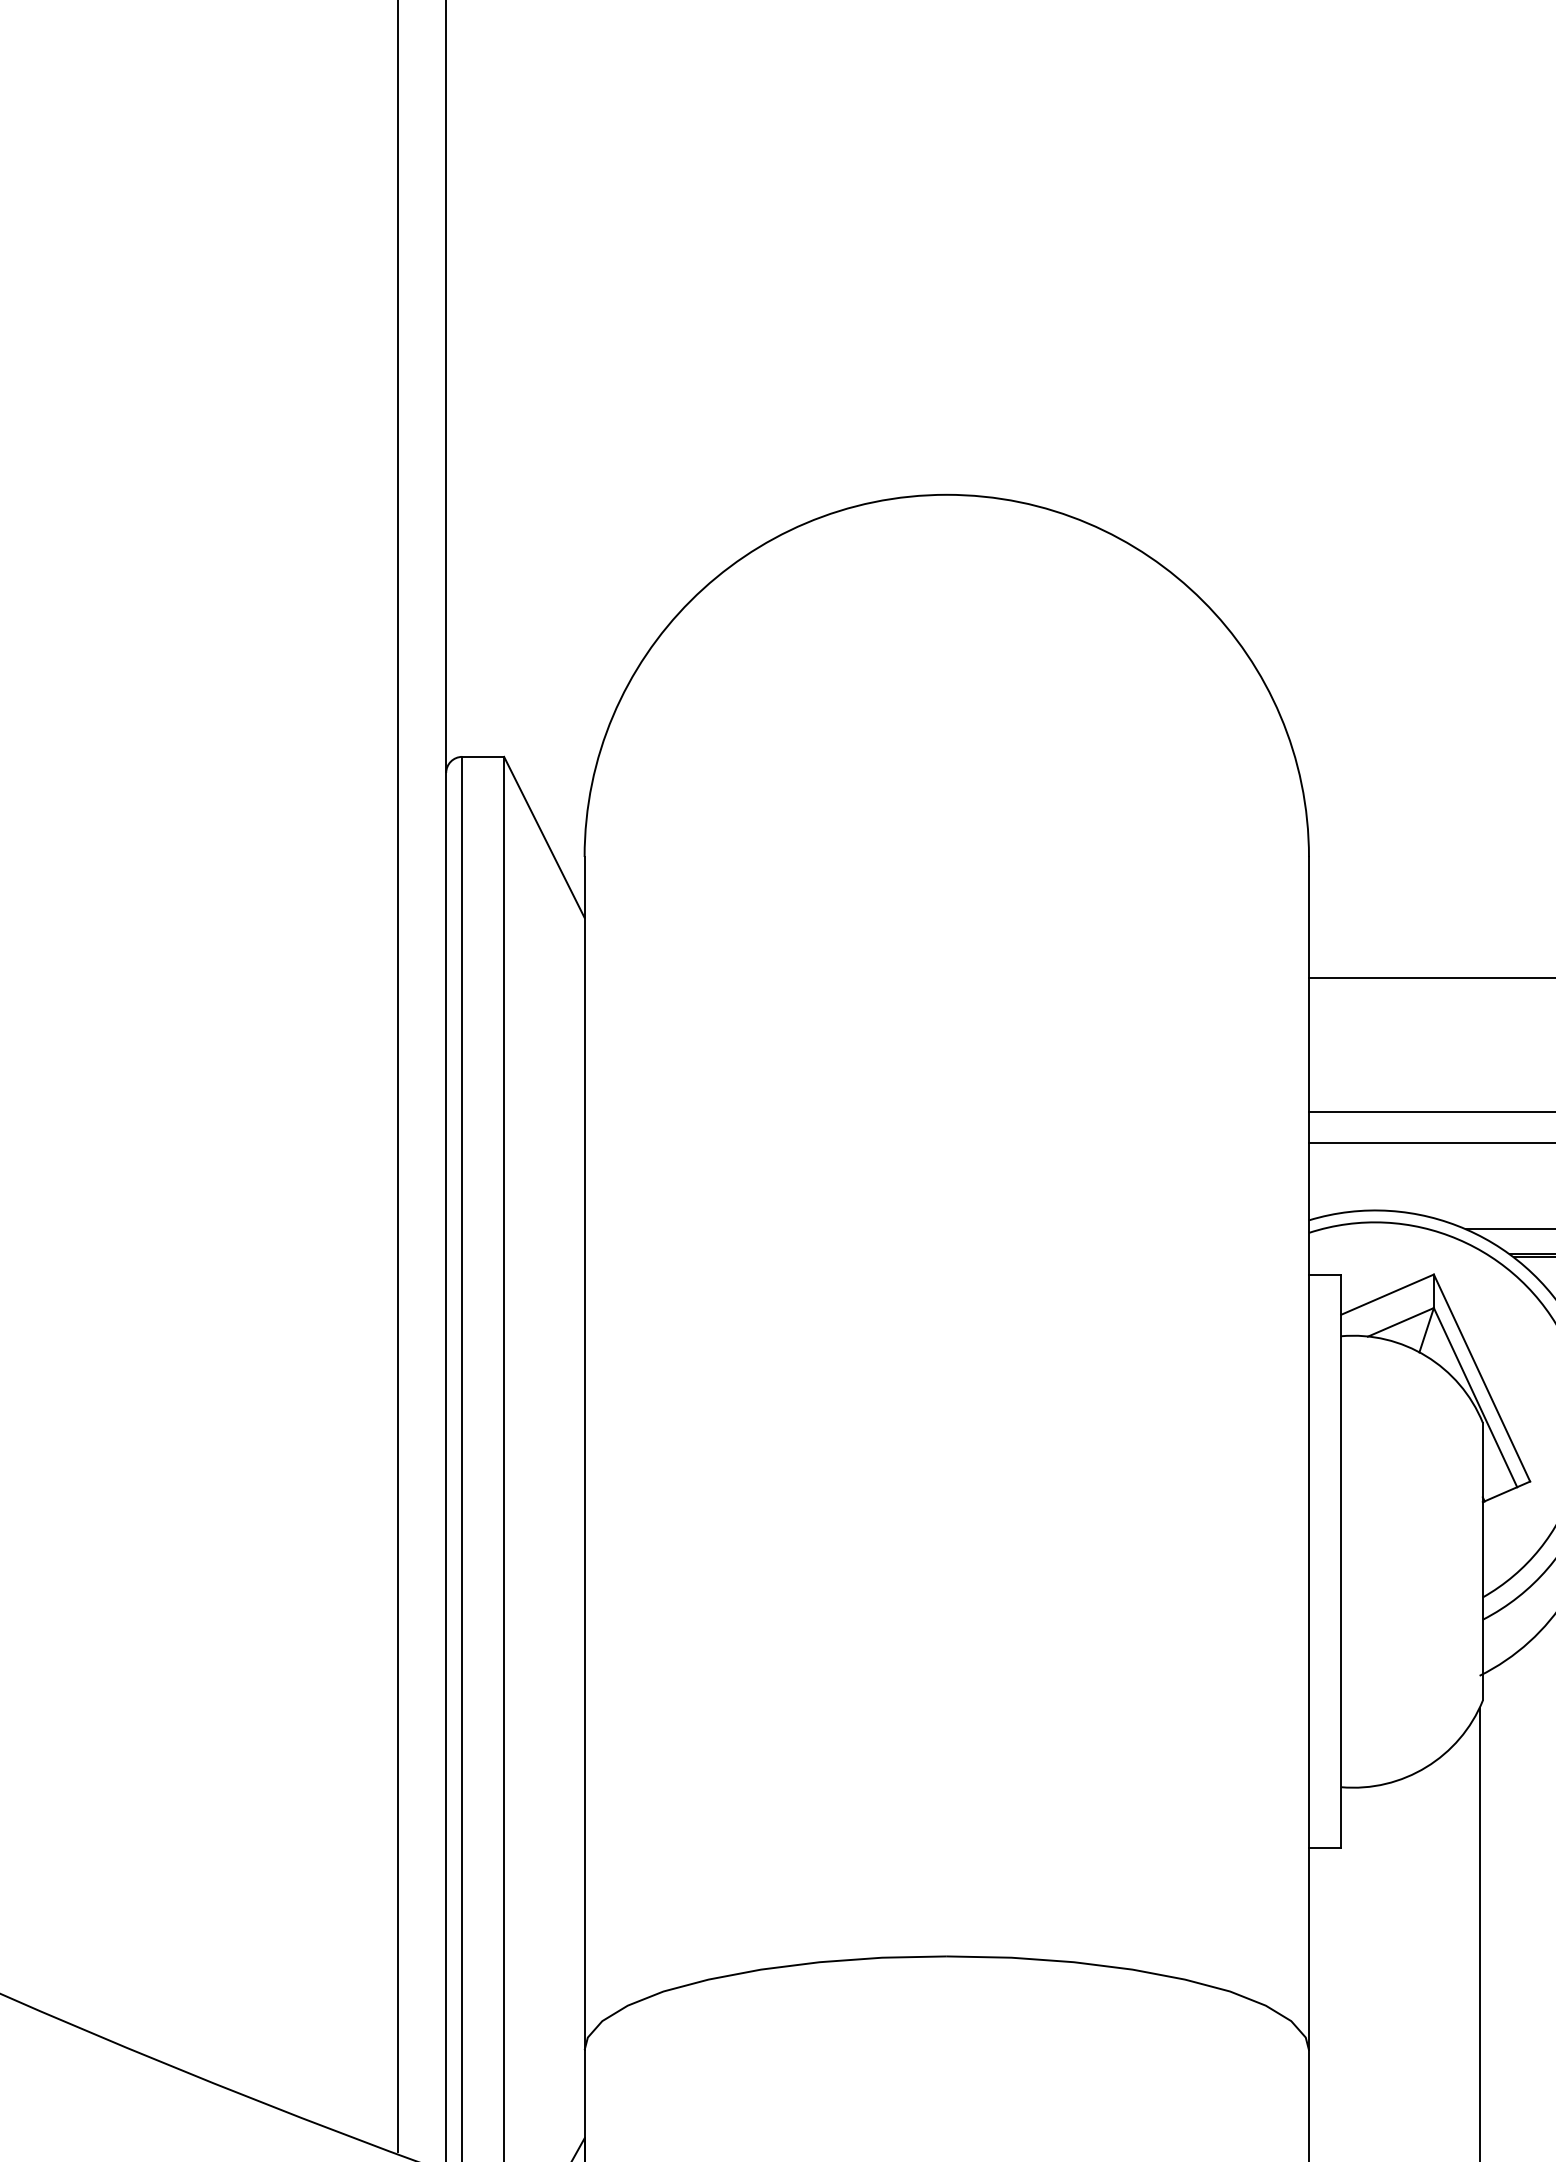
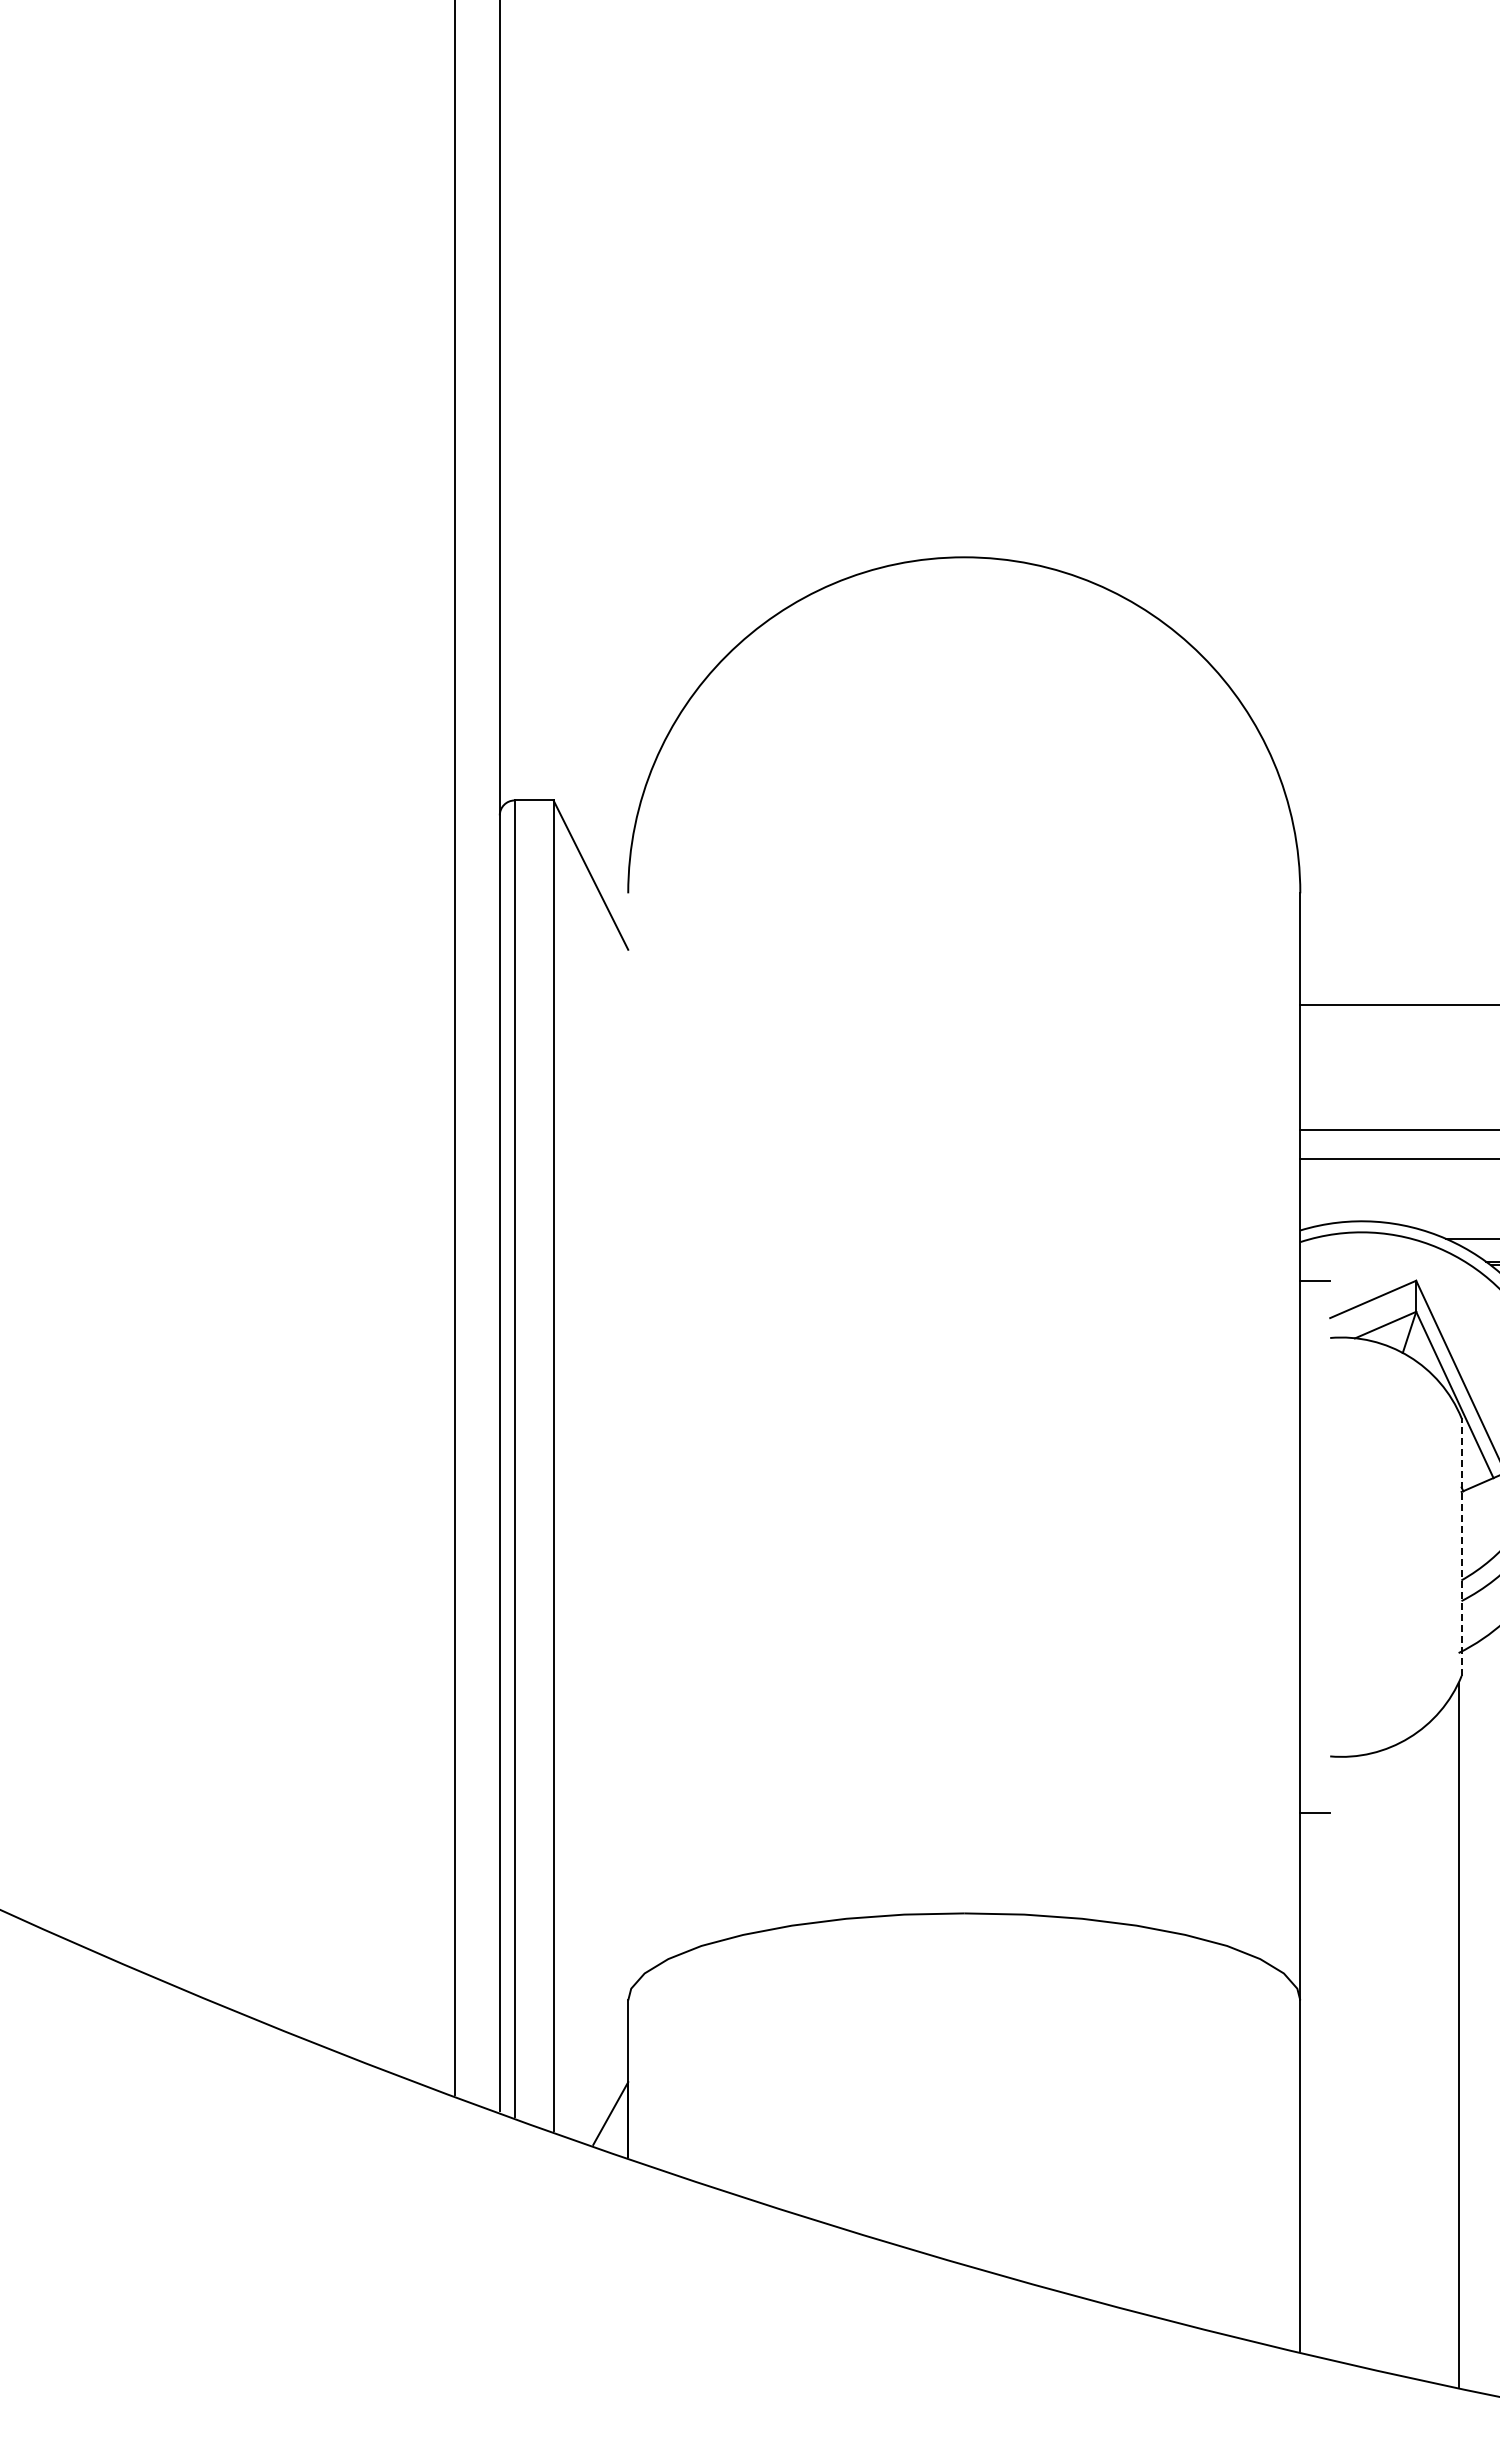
line: (584, 1453) -> (628, 1446), removed
line: (1341, 1562) -> (1330, 1547), removed
line: (1482, 1562) -> (1461, 1547), solid -> dashed

